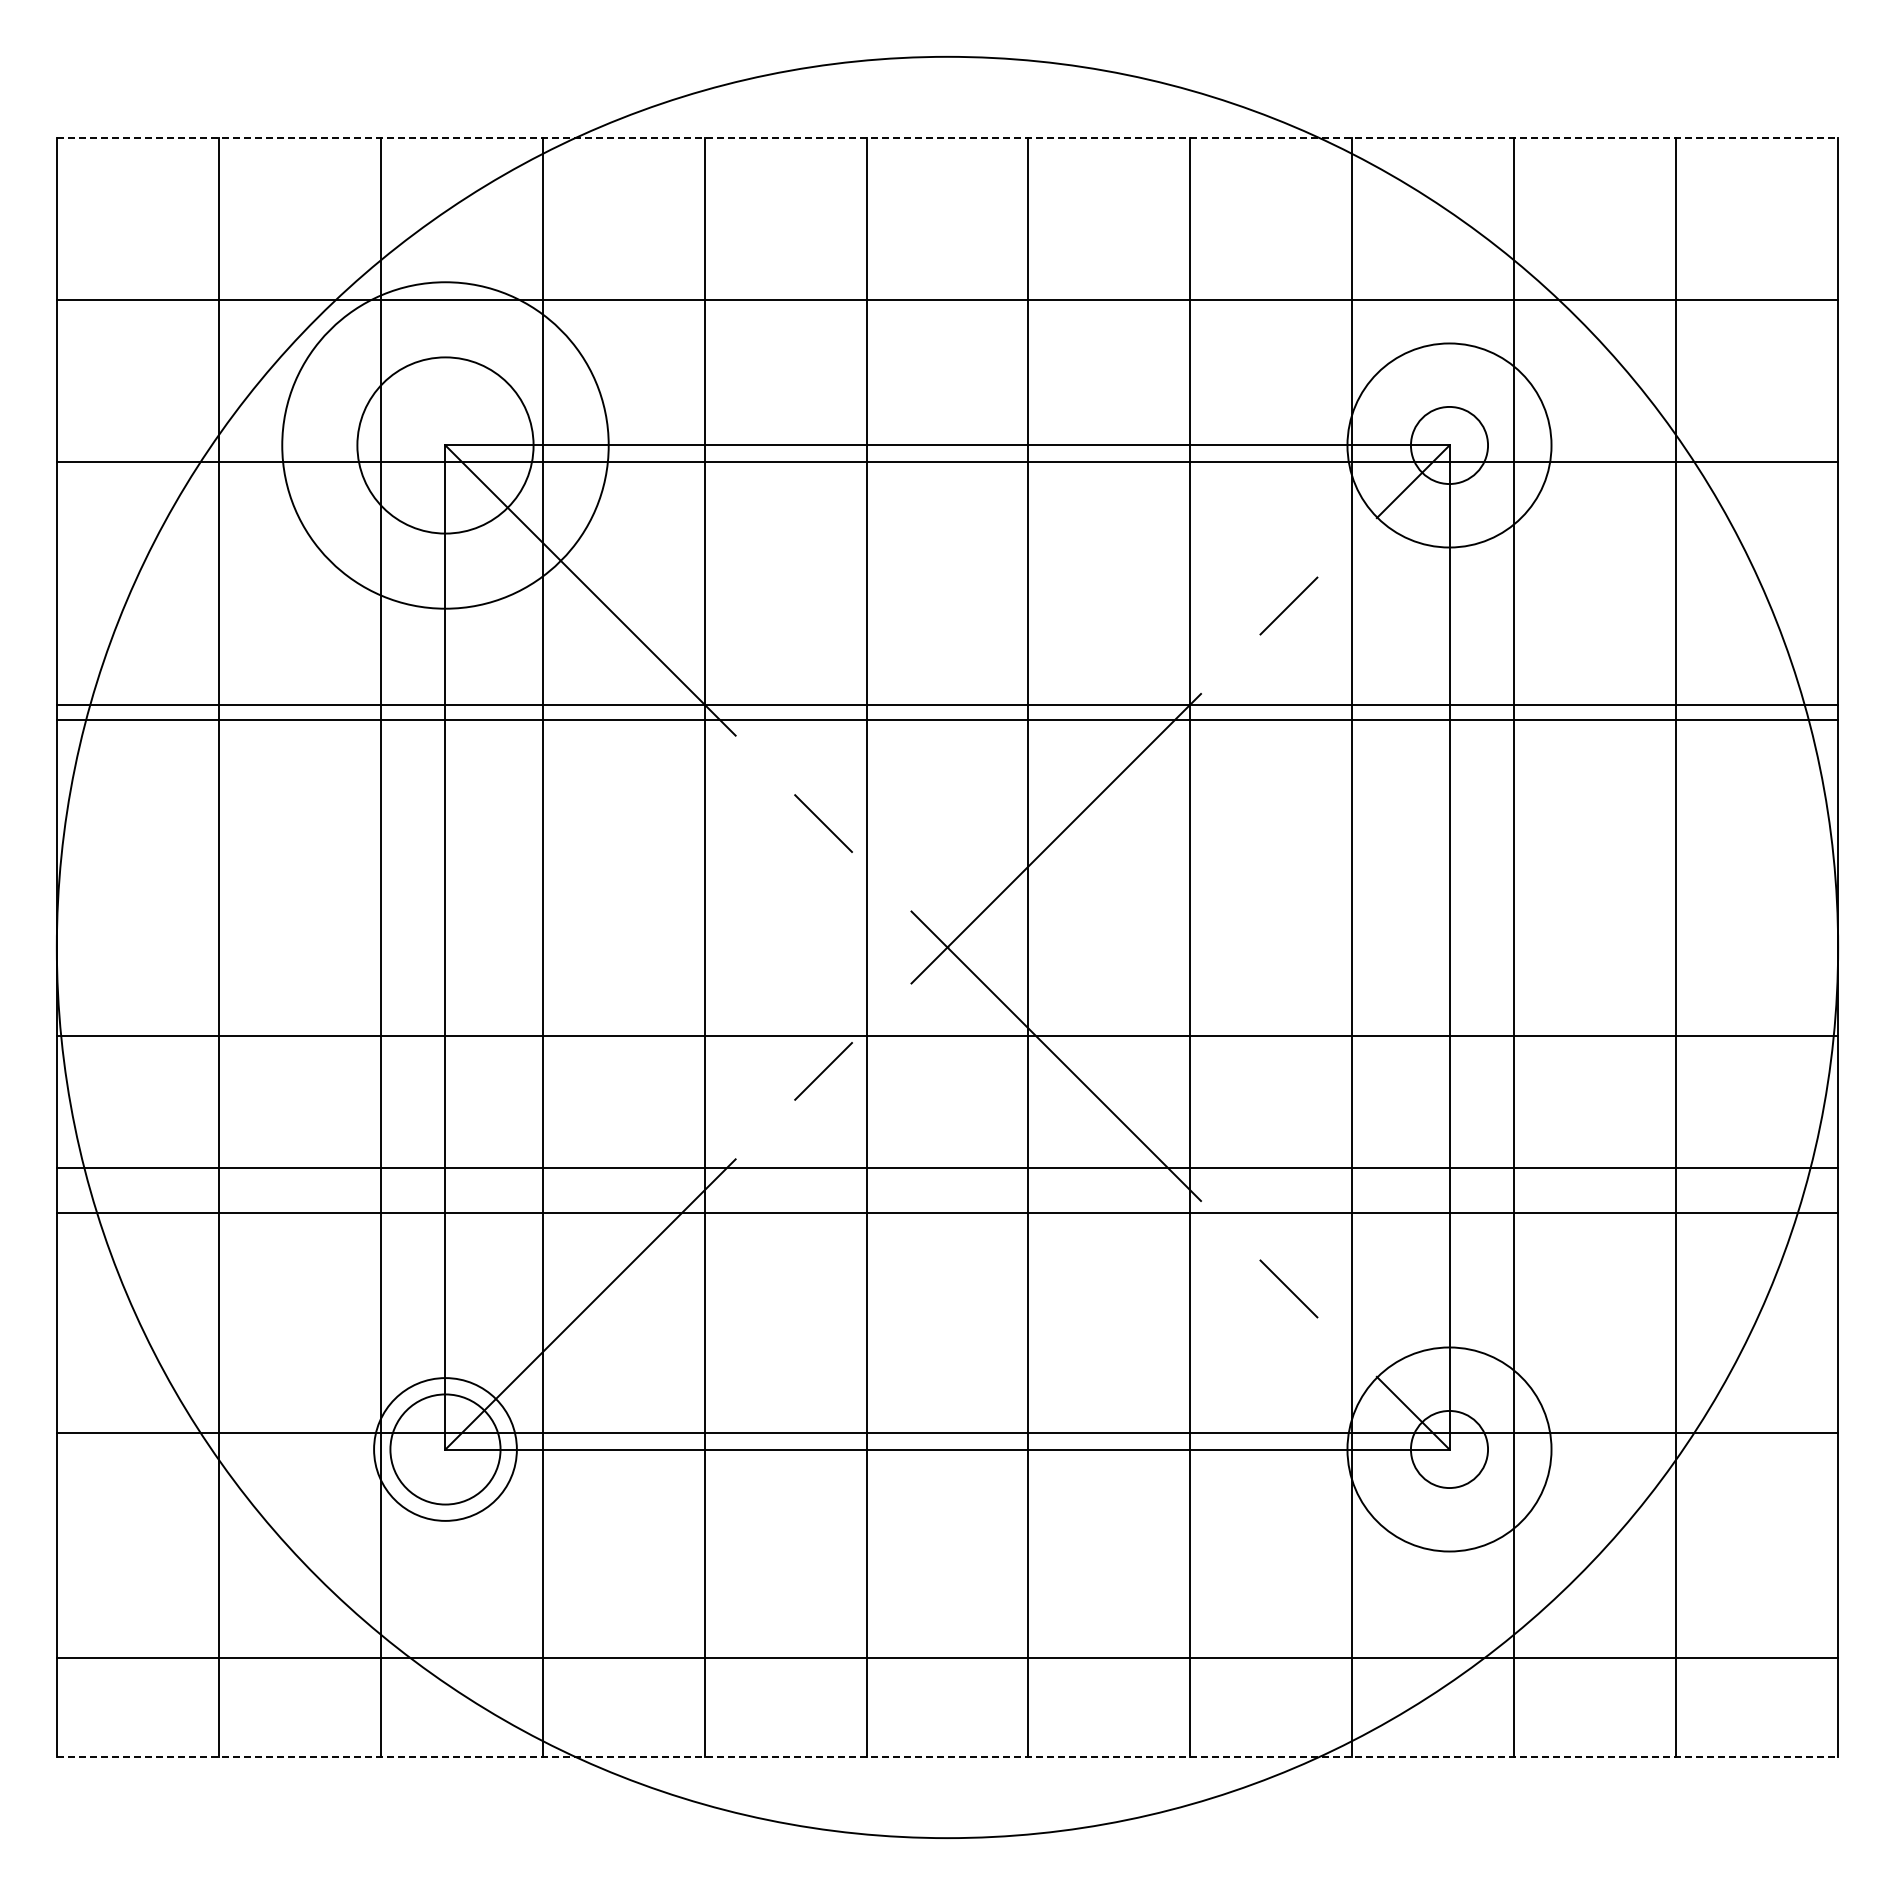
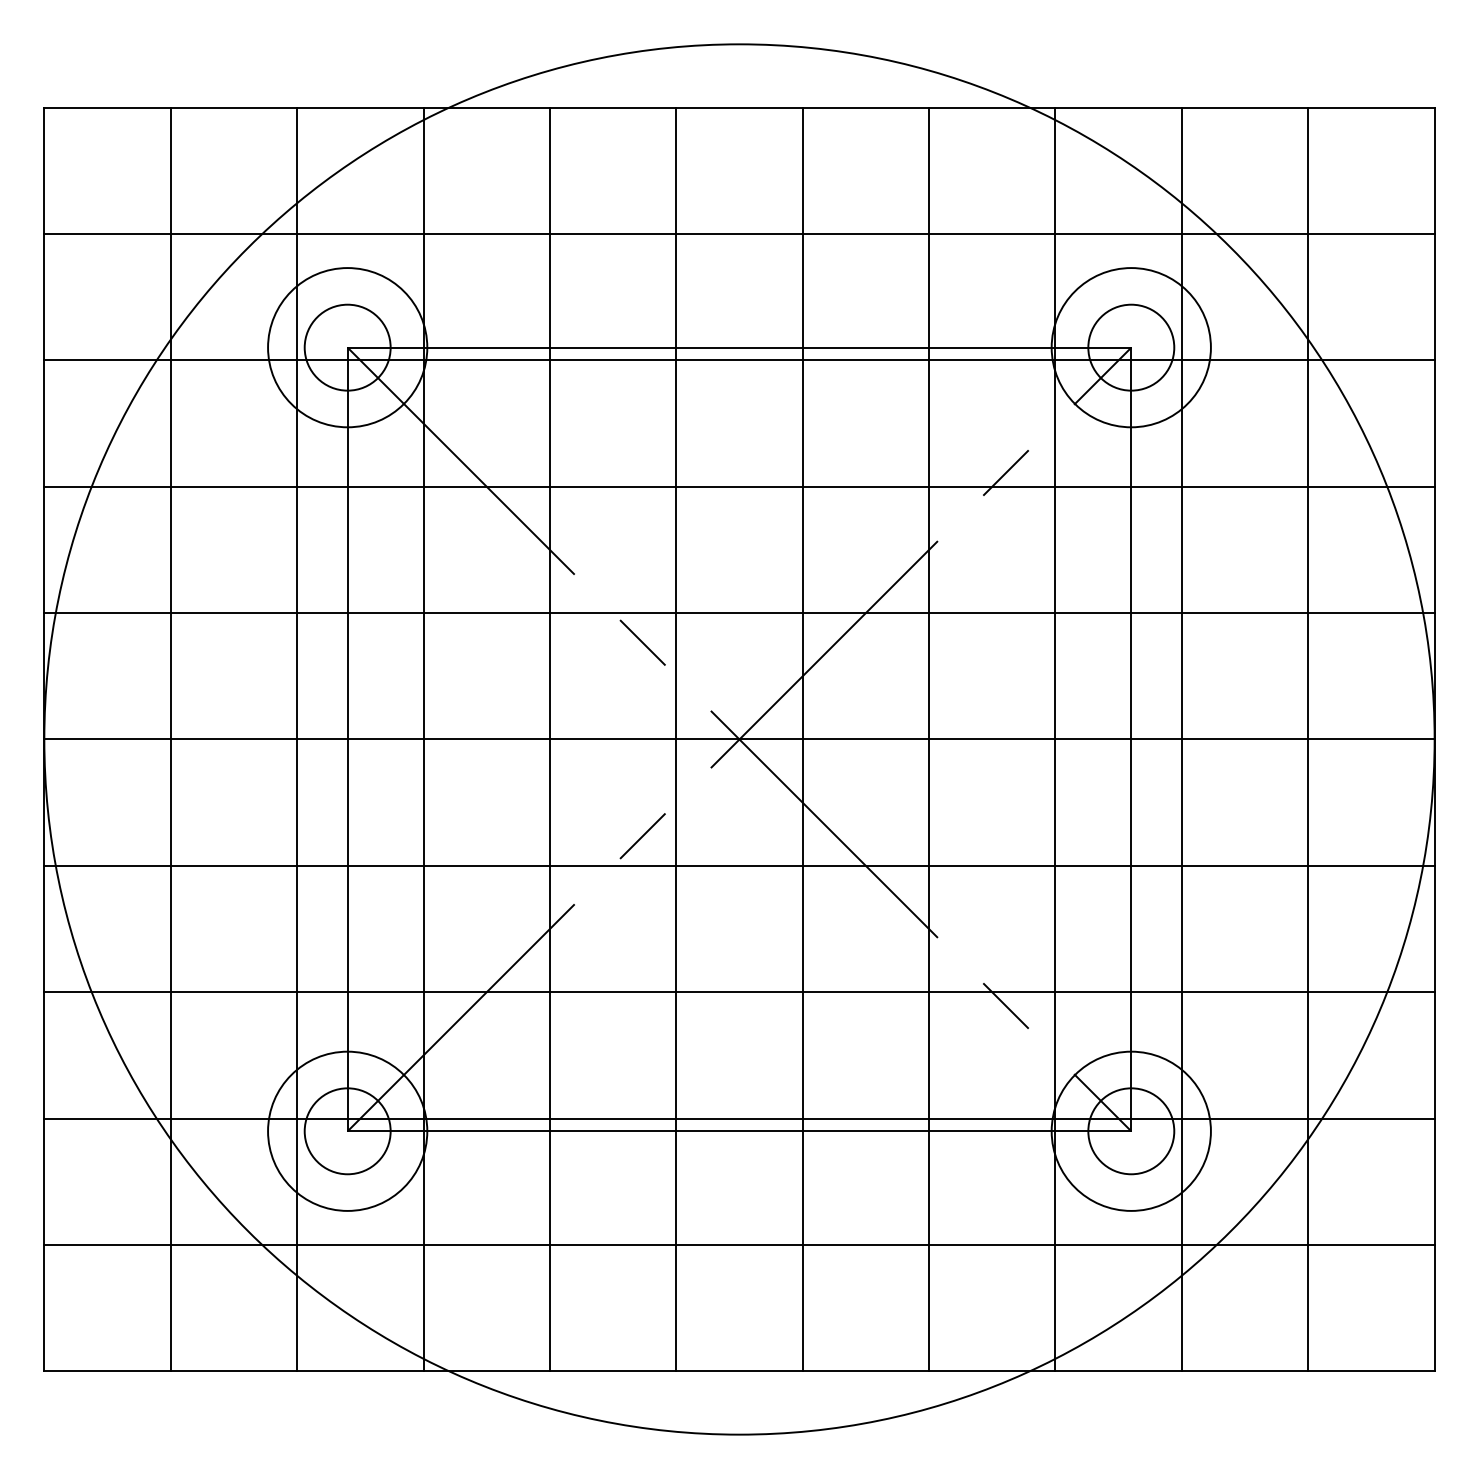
line: (947, 137) -> (739, 107), dashed -> solid
circle: (445, 445) -> (347, 347), size x0.62
circle: (445, 445) -> (347, 347), size x0.62
circle: (1449, 445) -> (1131, 347), size x1.43
line: (947, 704) -> (739, 486), moved
line: (947, 719) -> (739, 613), moved
line: (947, 1036) -> (739, 739), moved
line: (947, 1168) -> (739, 865), moved
line: (947, 1213) -> (739, 992), moved
circle: (445, 1449) -> (347, 1131), size x1.43
circle: (1449, 1449) -> (1131, 1131), size x1.43
line: (947, 1658) -> (739, 1245), moved
line: (947, 1757) -> (739, 1371), dashed -> solid

